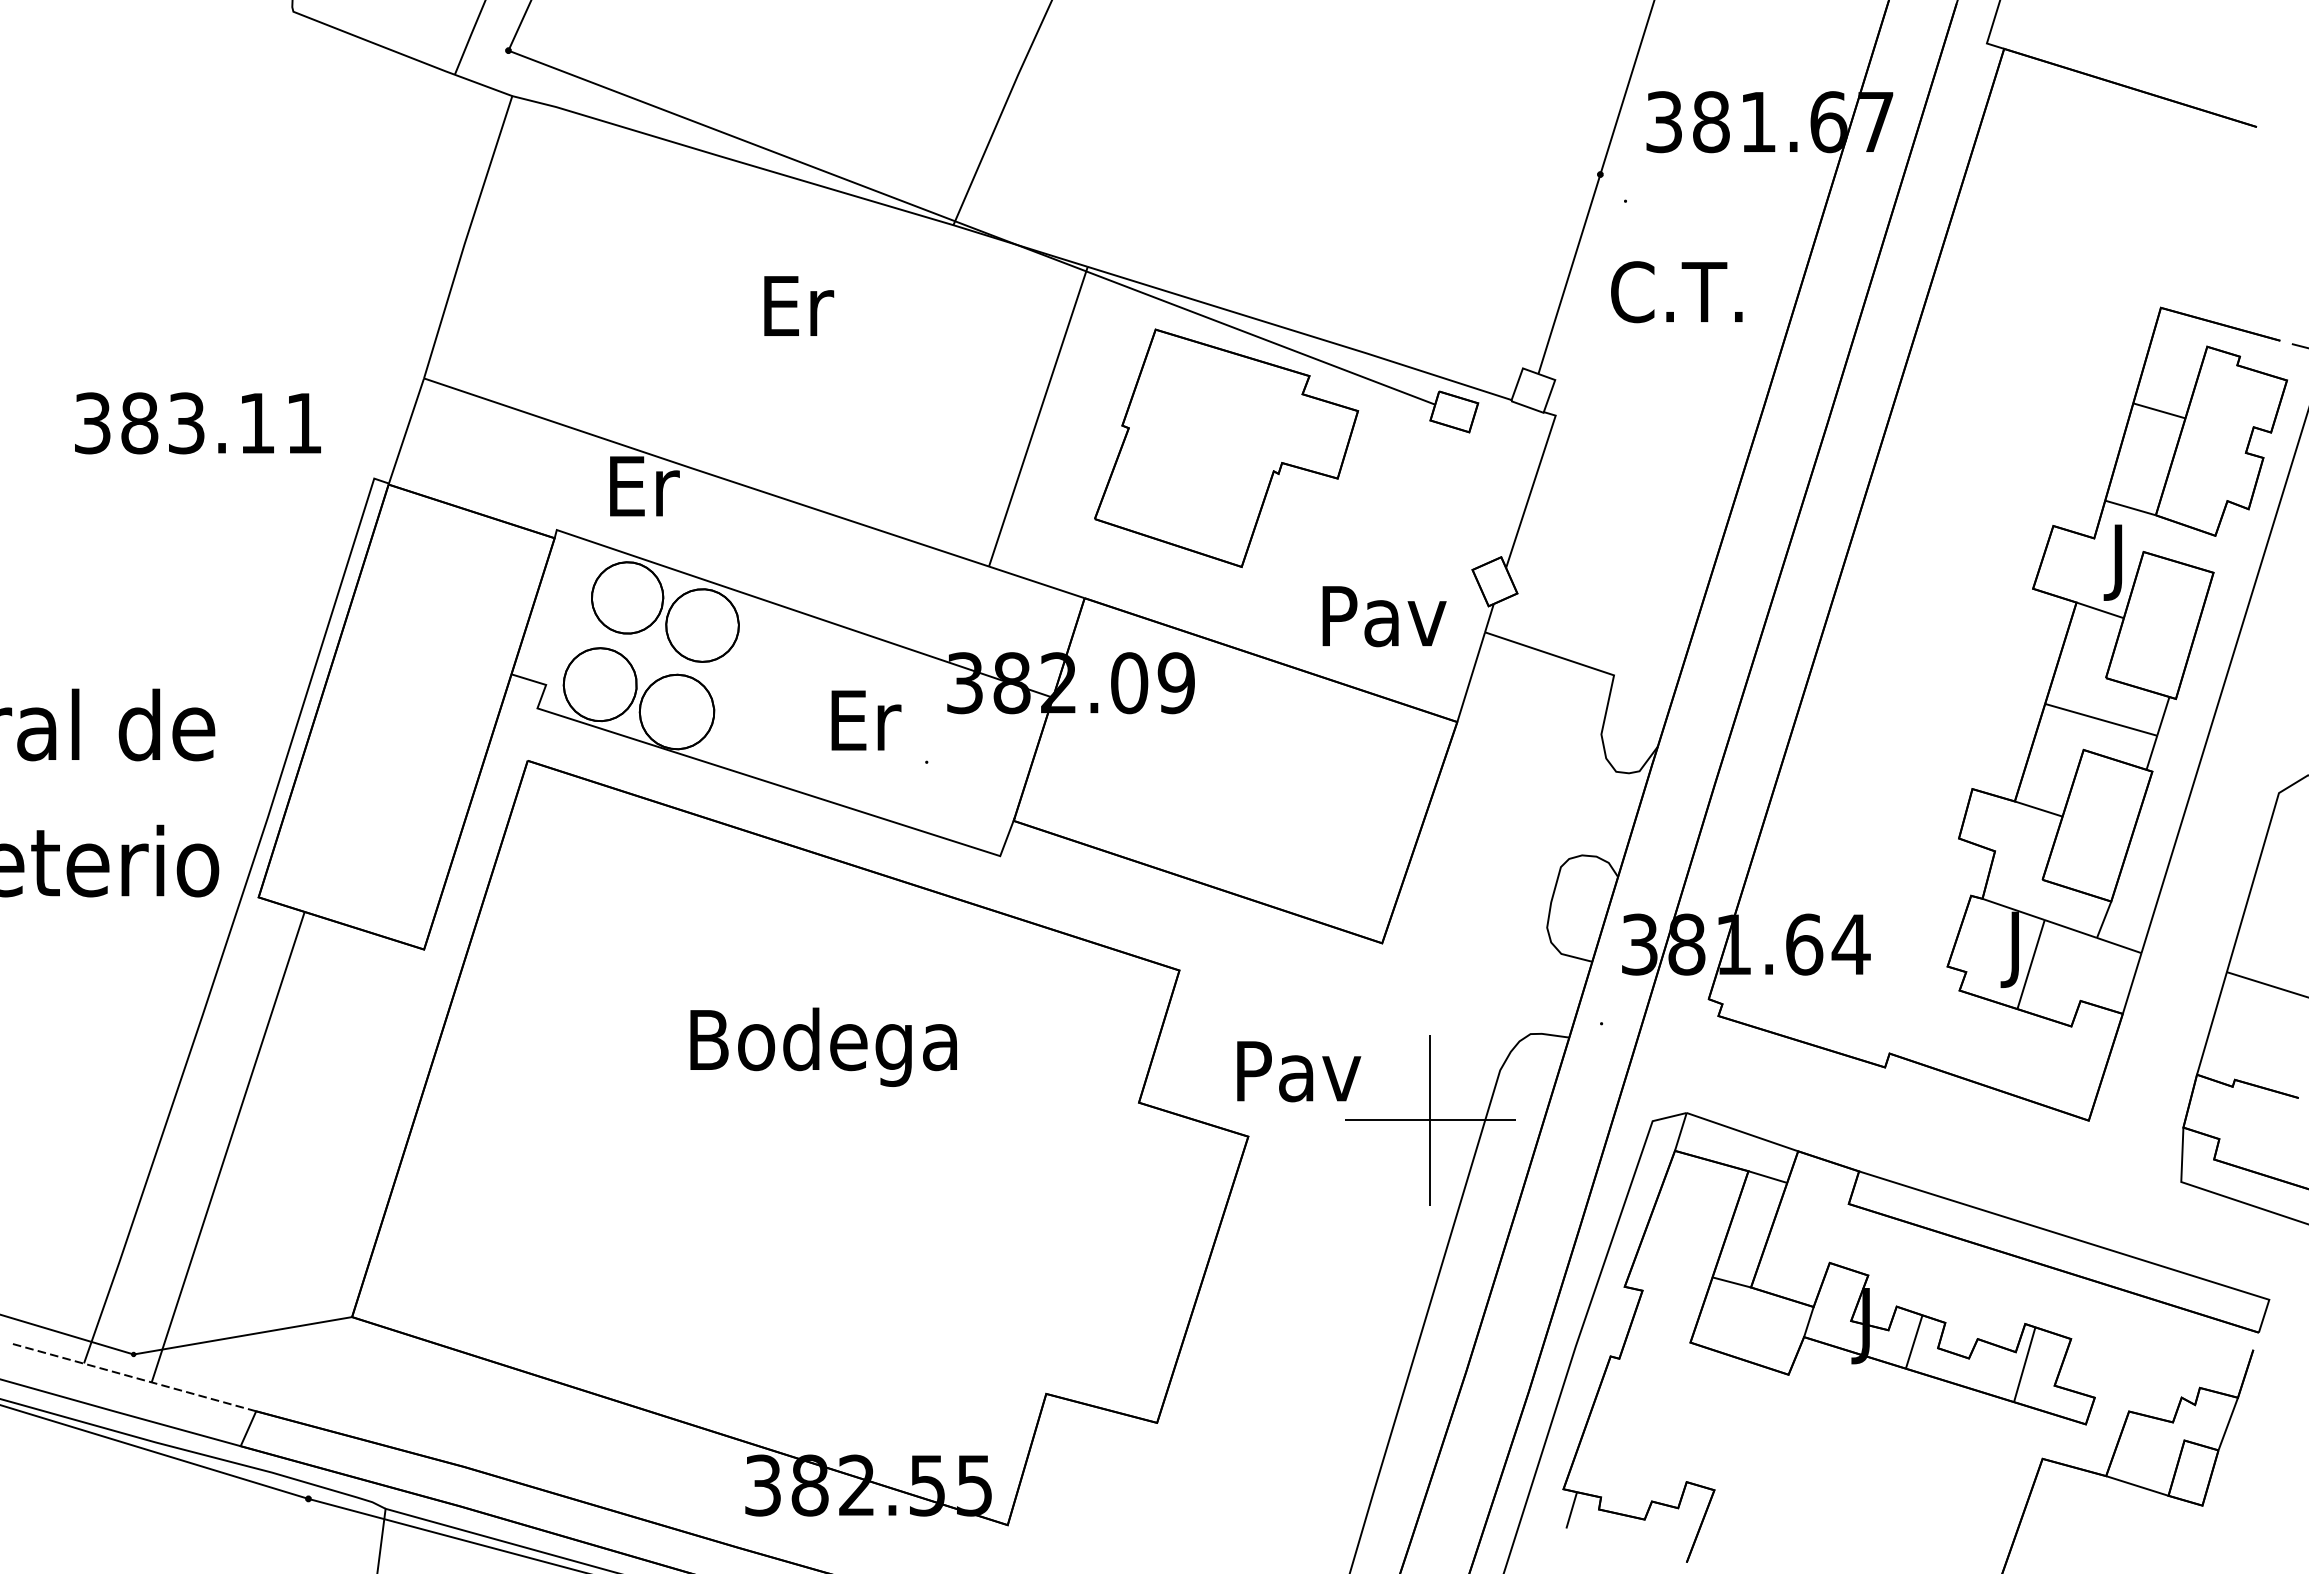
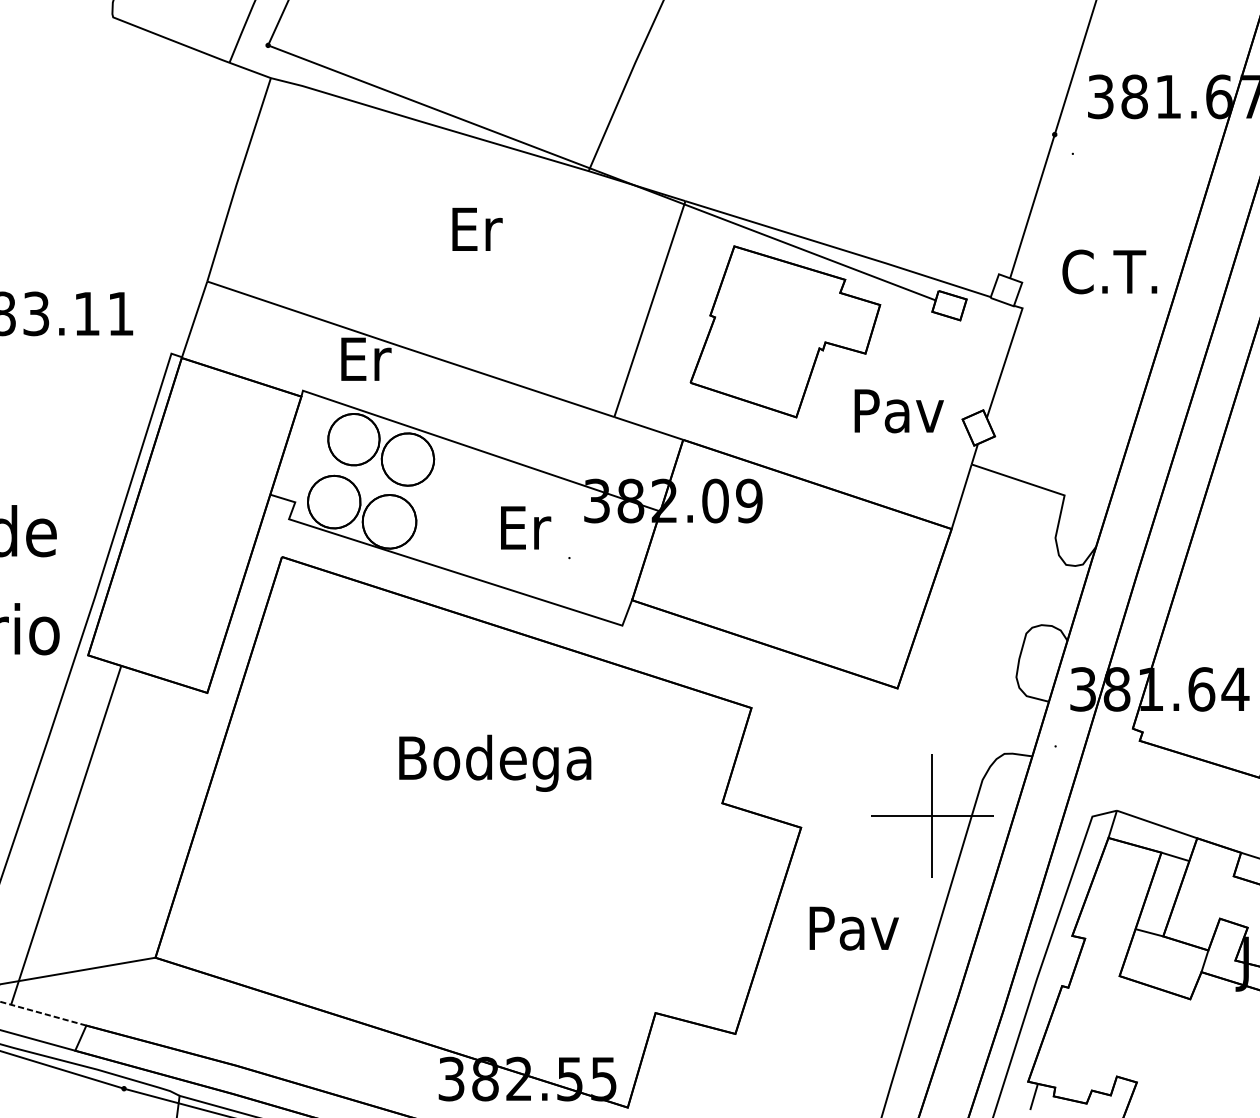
text: (1676, 292) -> (1109, 272), moved
text: (1384, 616) -> (899, 411), moved
text: (1299, 1071) -> (854, 928), moved

